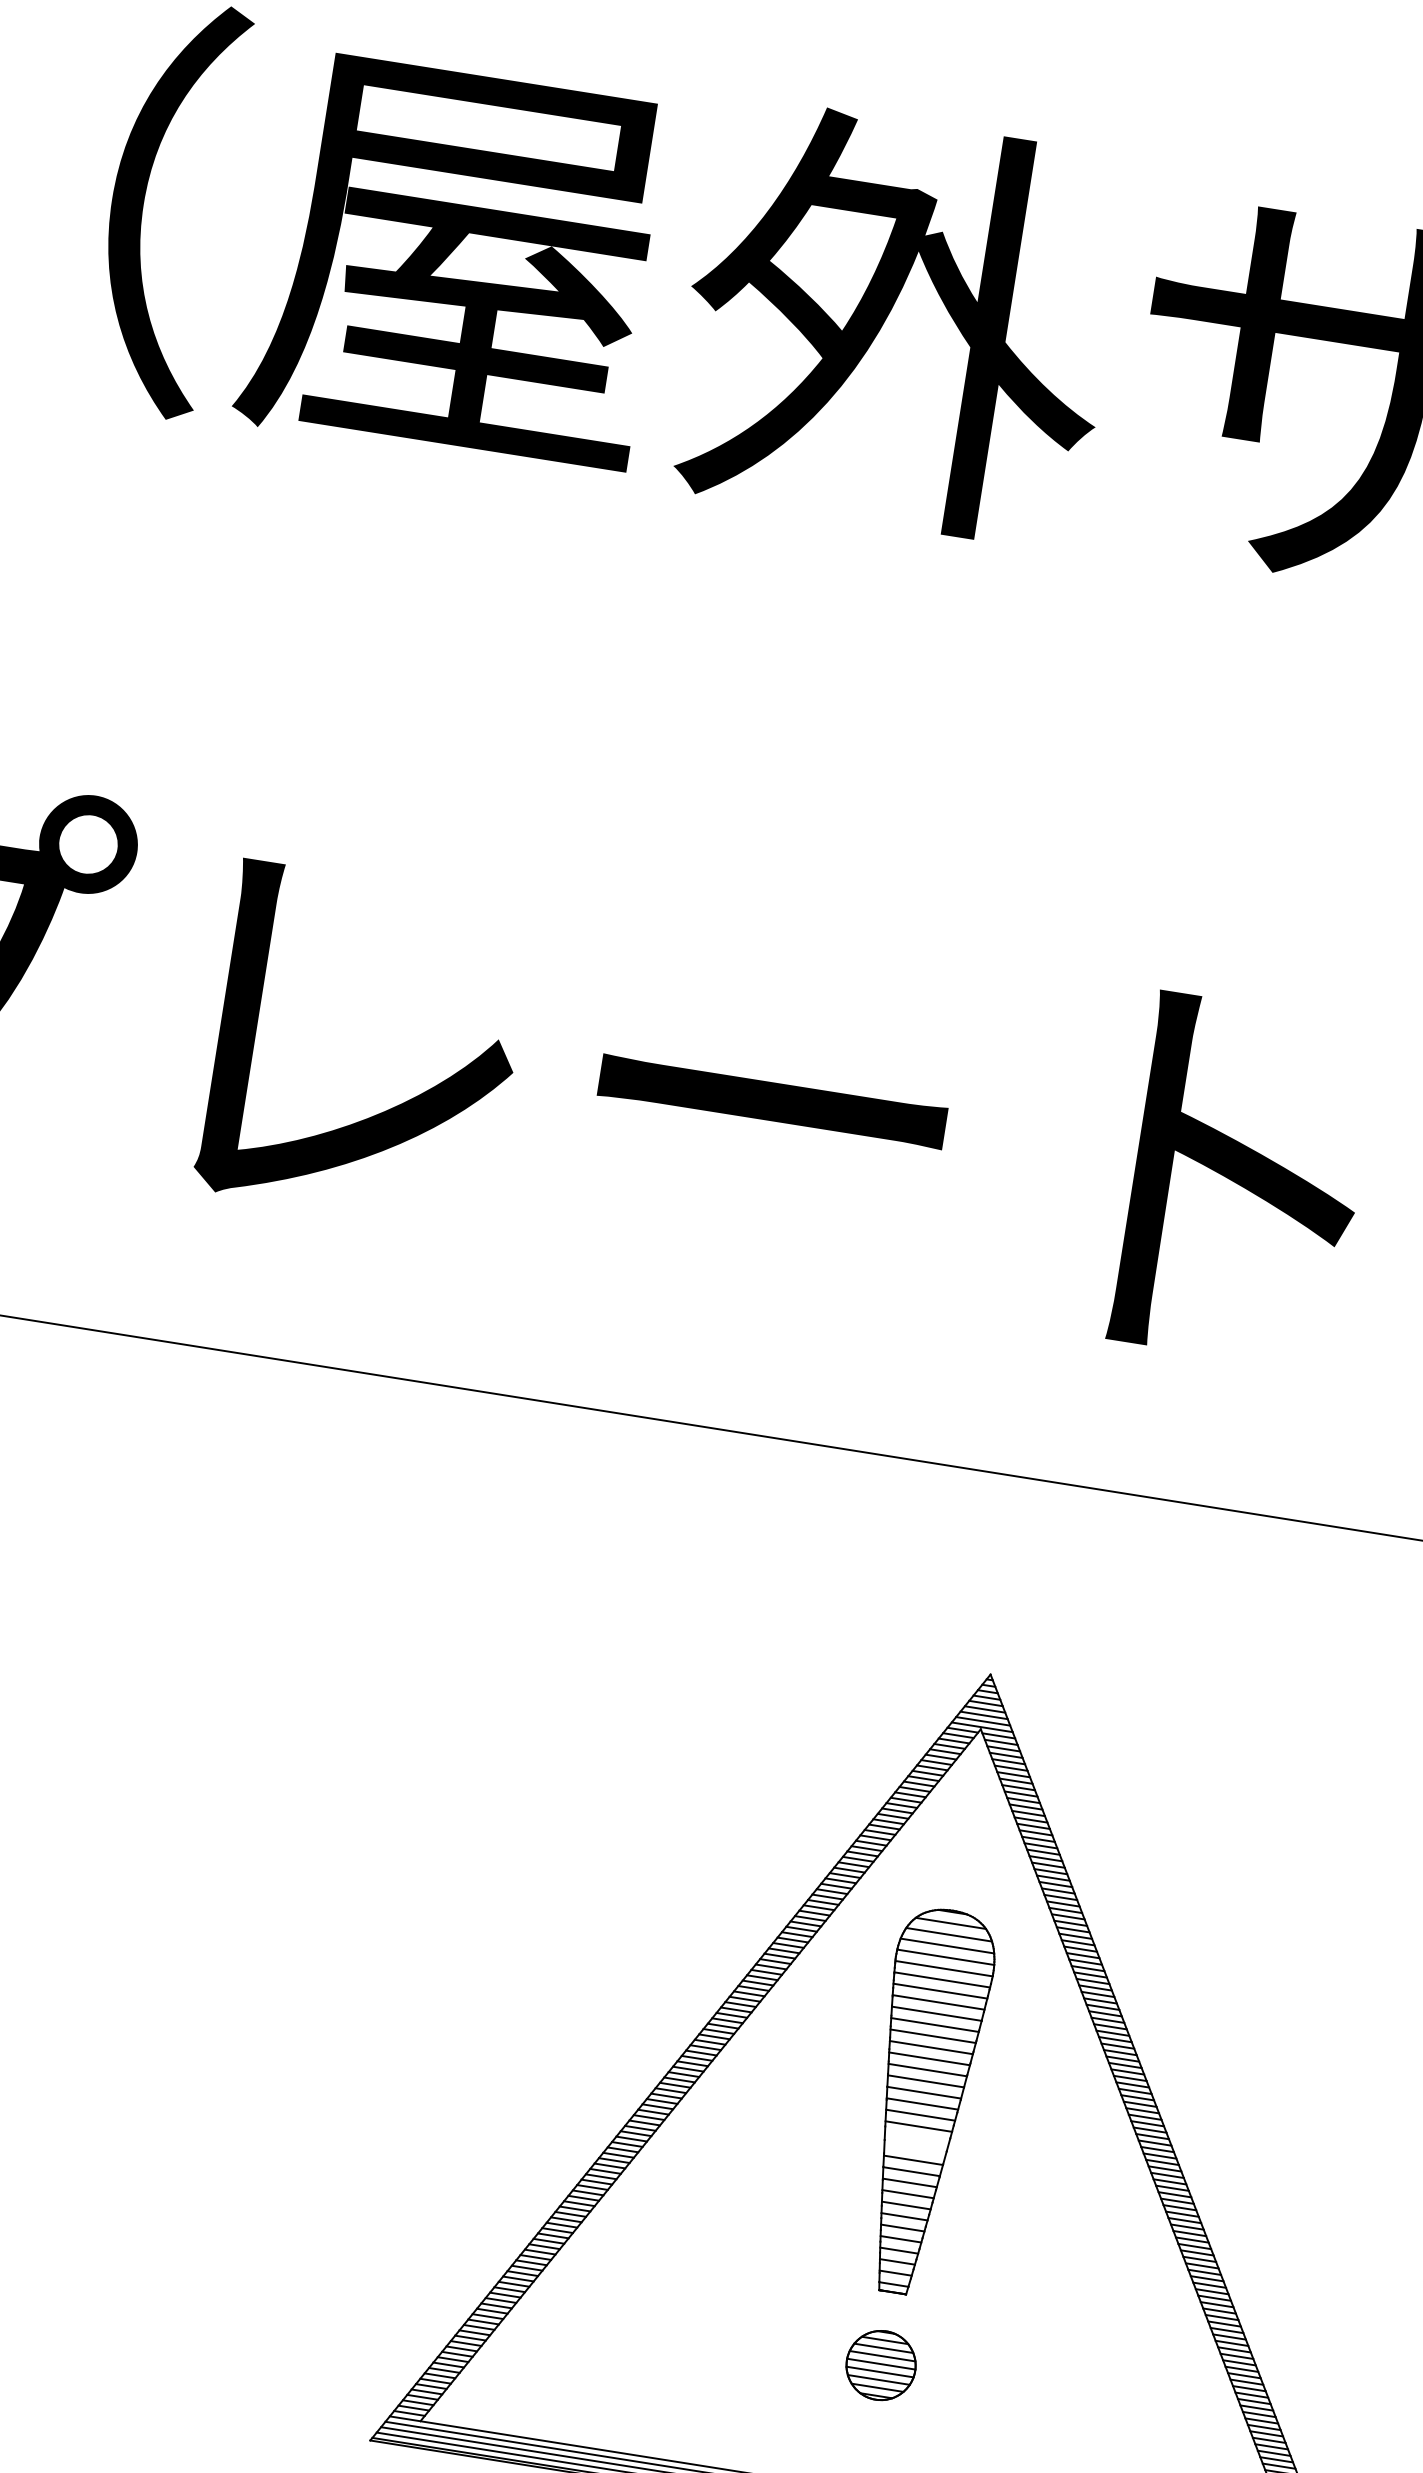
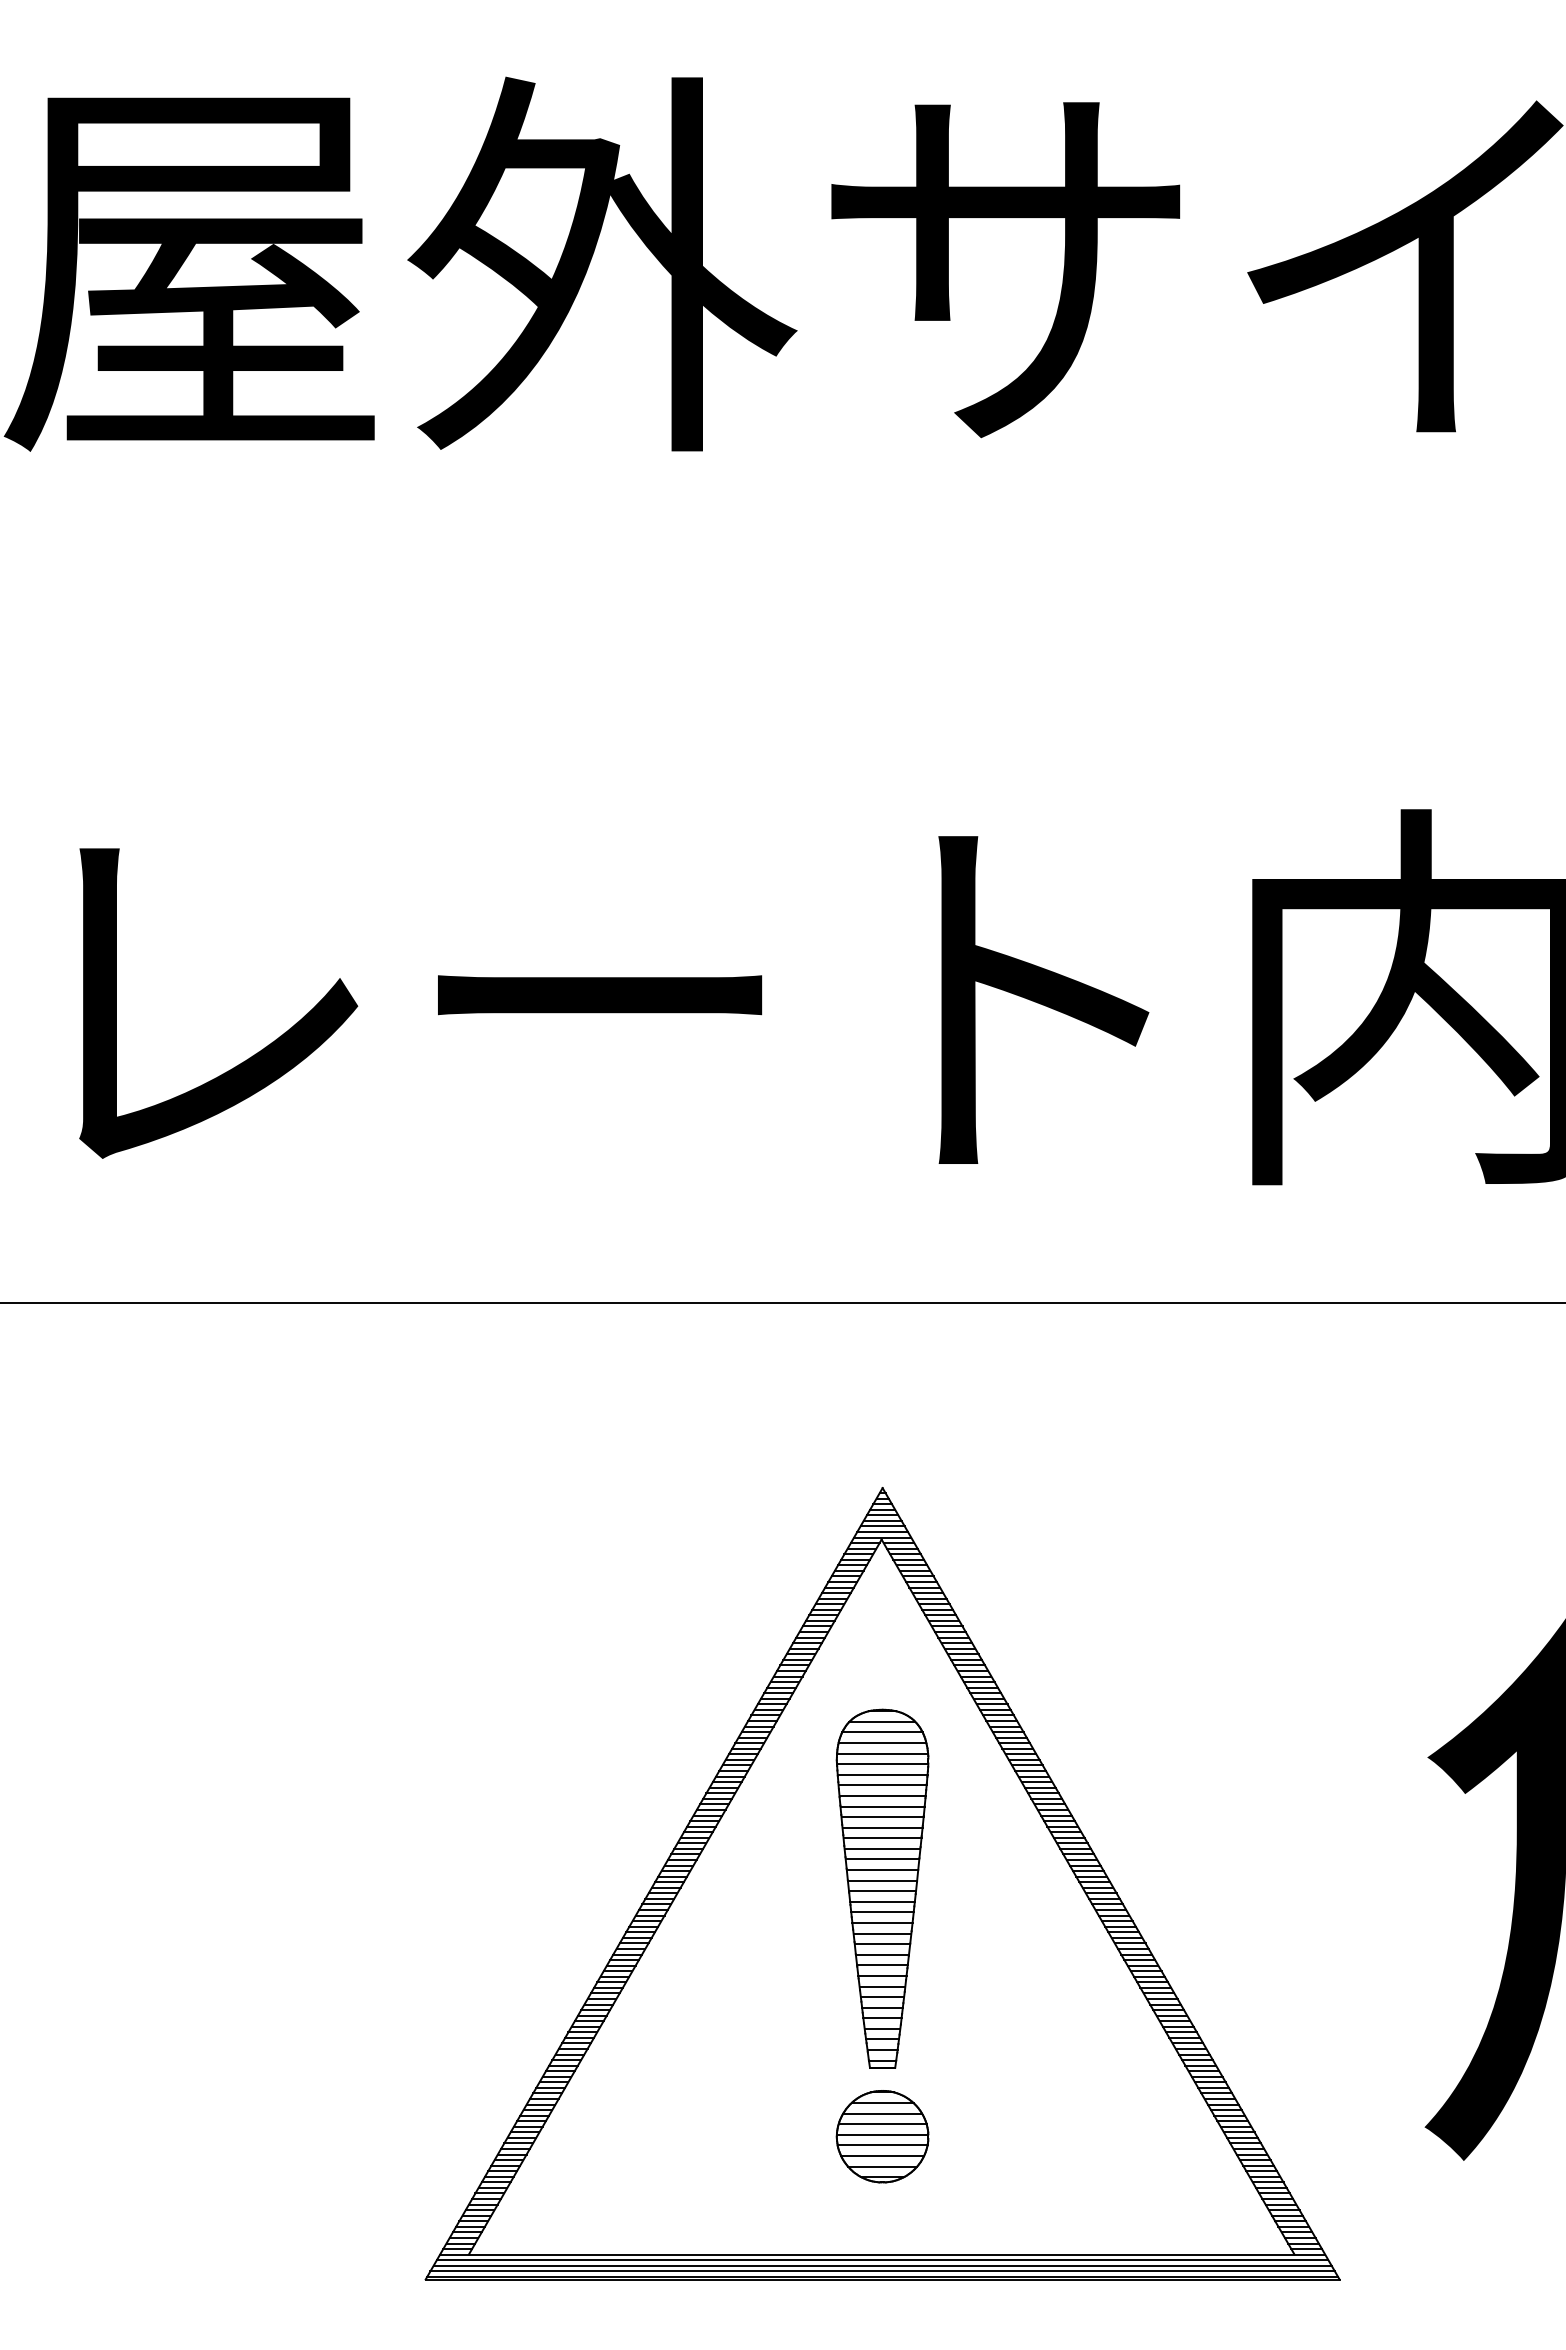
line: (916, 2138) -> (882, 1923), added
line: (915, 2148) -> (882, 1933), added
part: (881, 2365) -> (882, 2136), size x1.43

